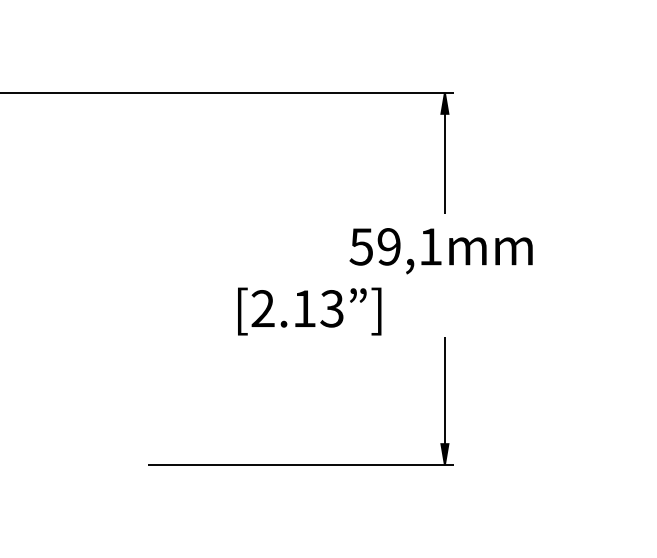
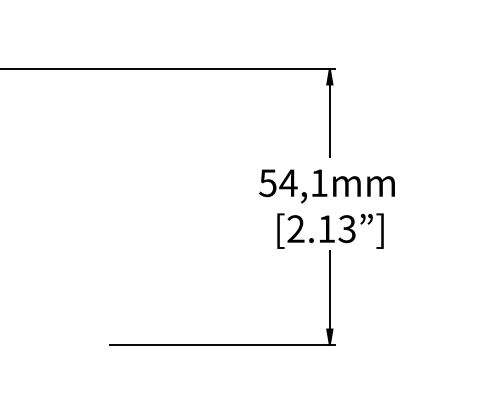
text: (389, 247) -> (288, 183), 59,1mm -> 54,1mm
text: (309, 310) -> (330, 230), moved

